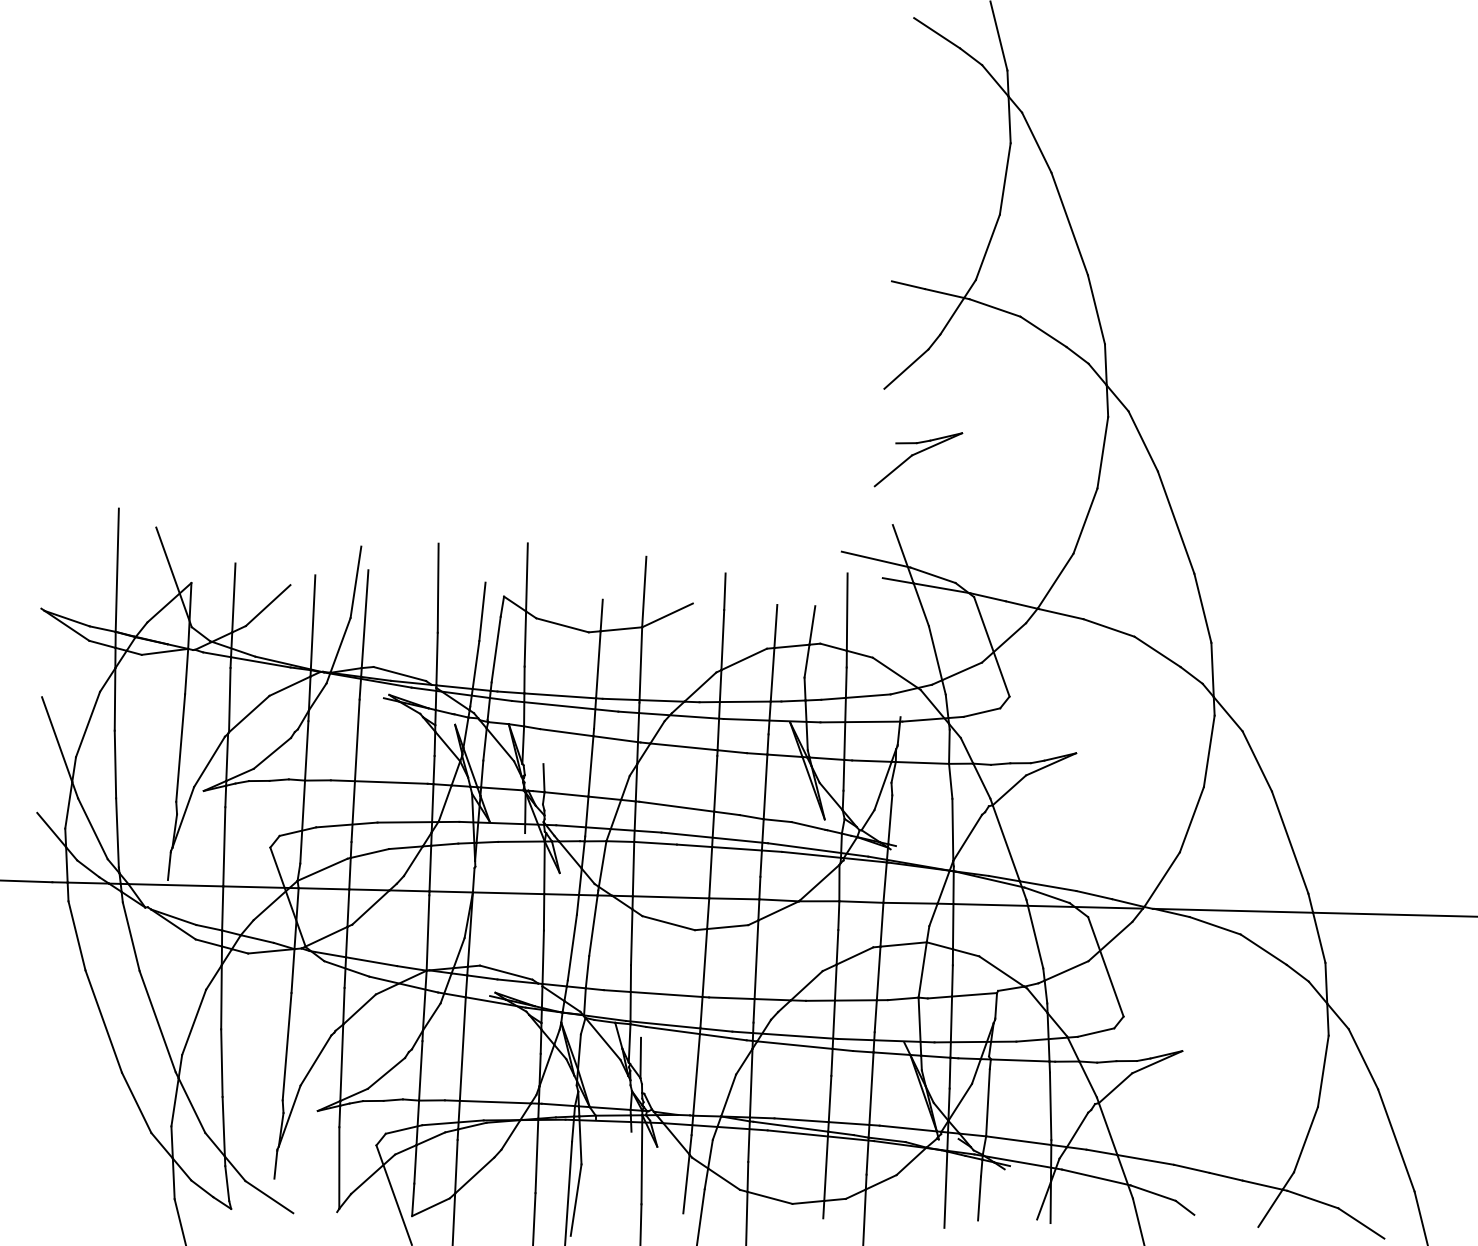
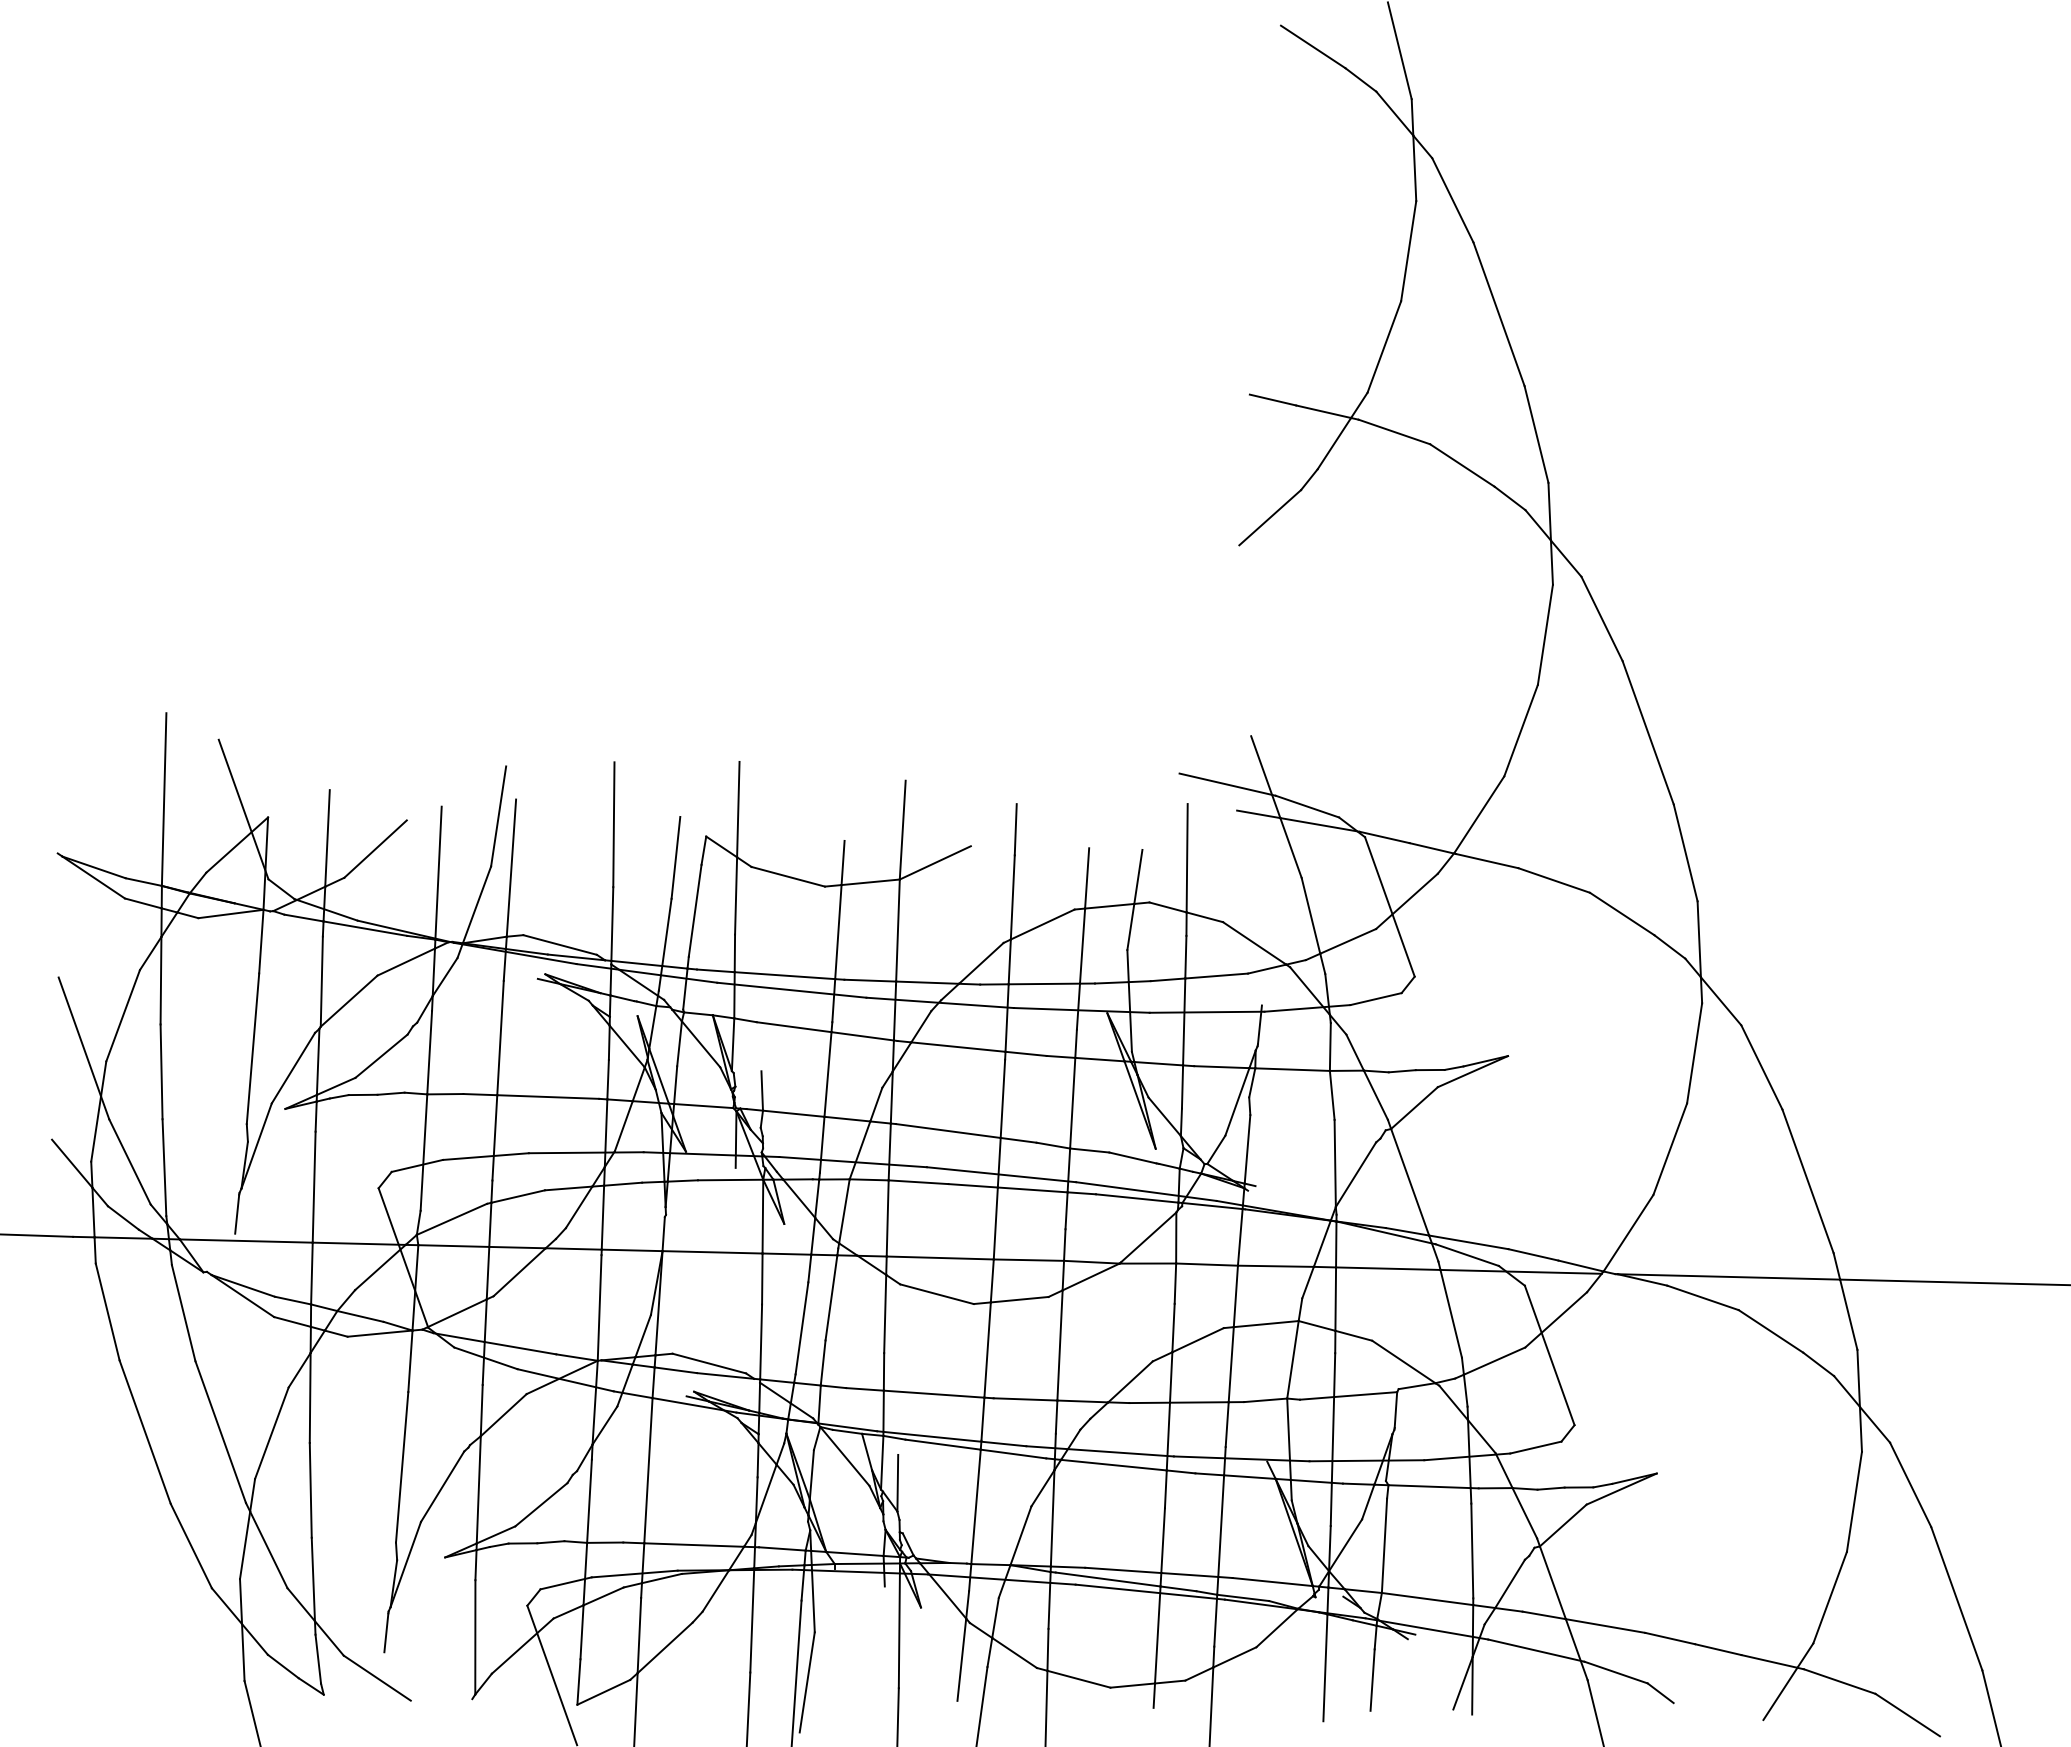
part: (915, 454) -> (1283, 637), removed

